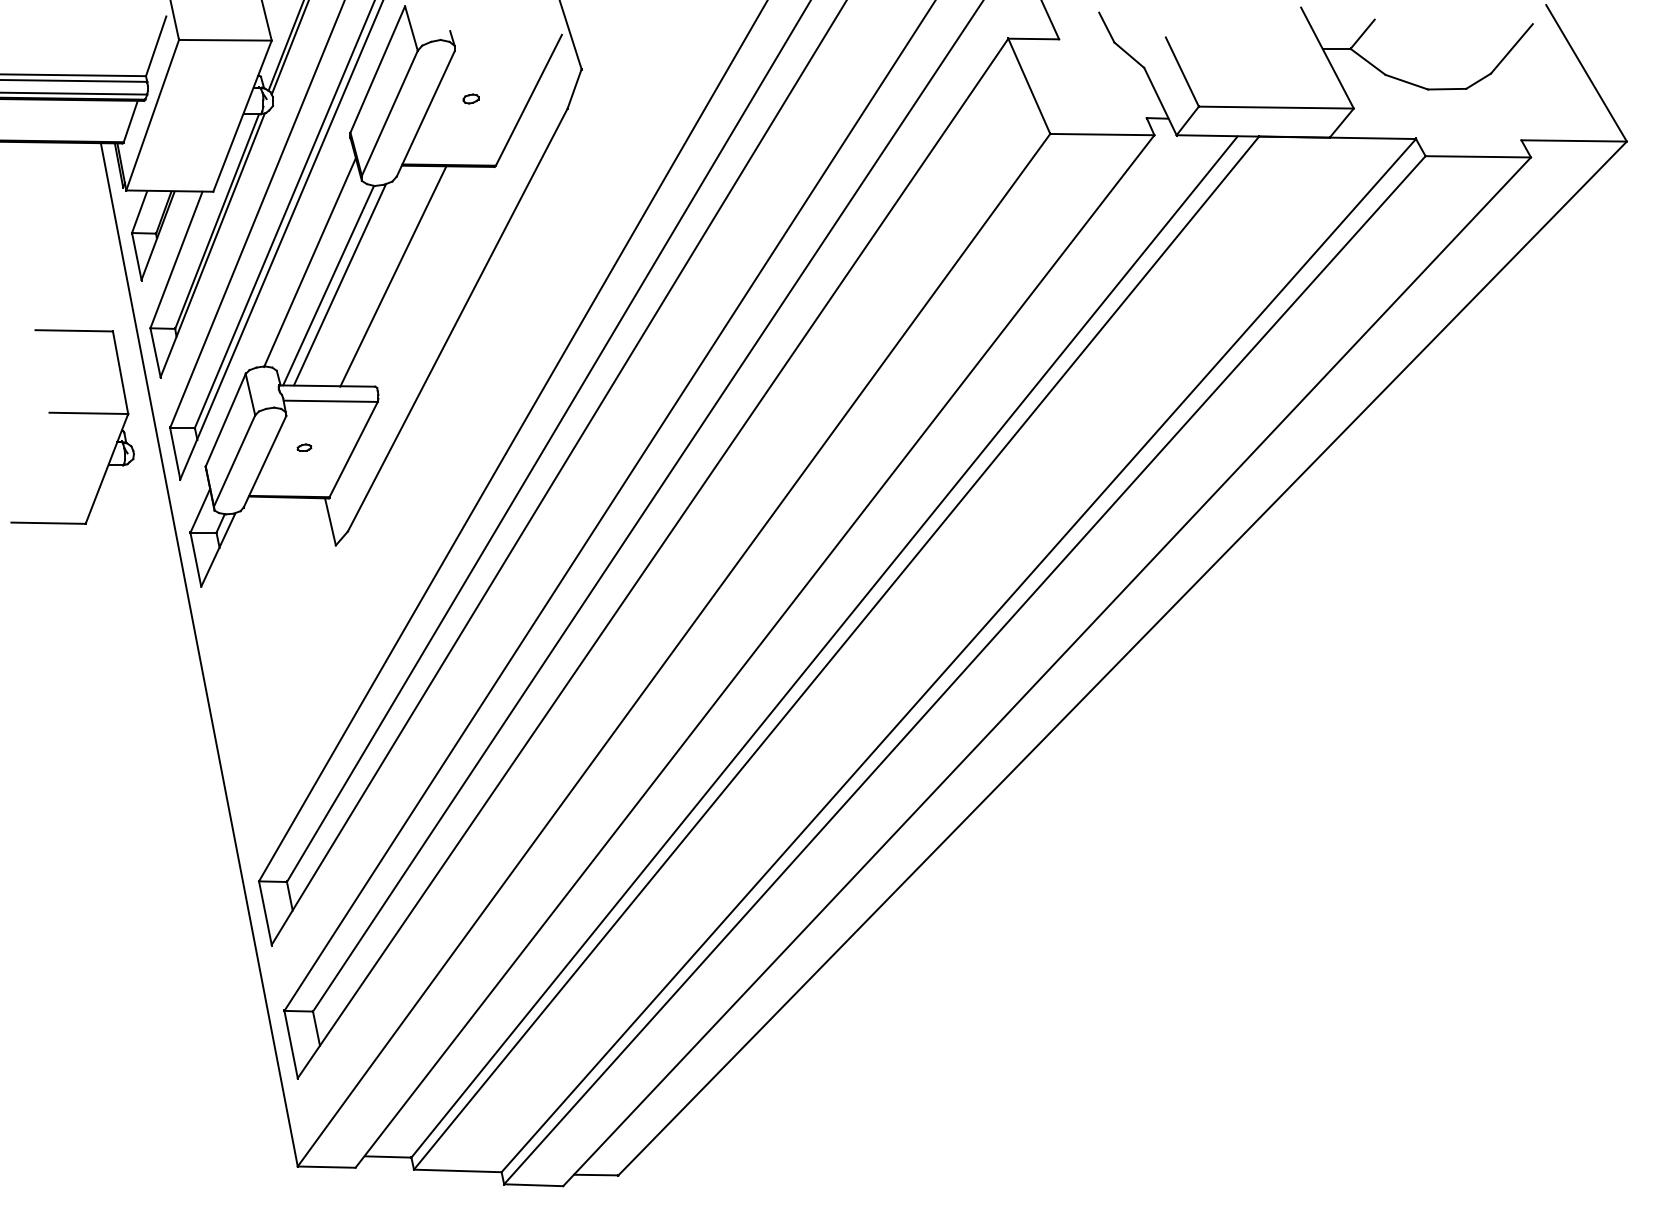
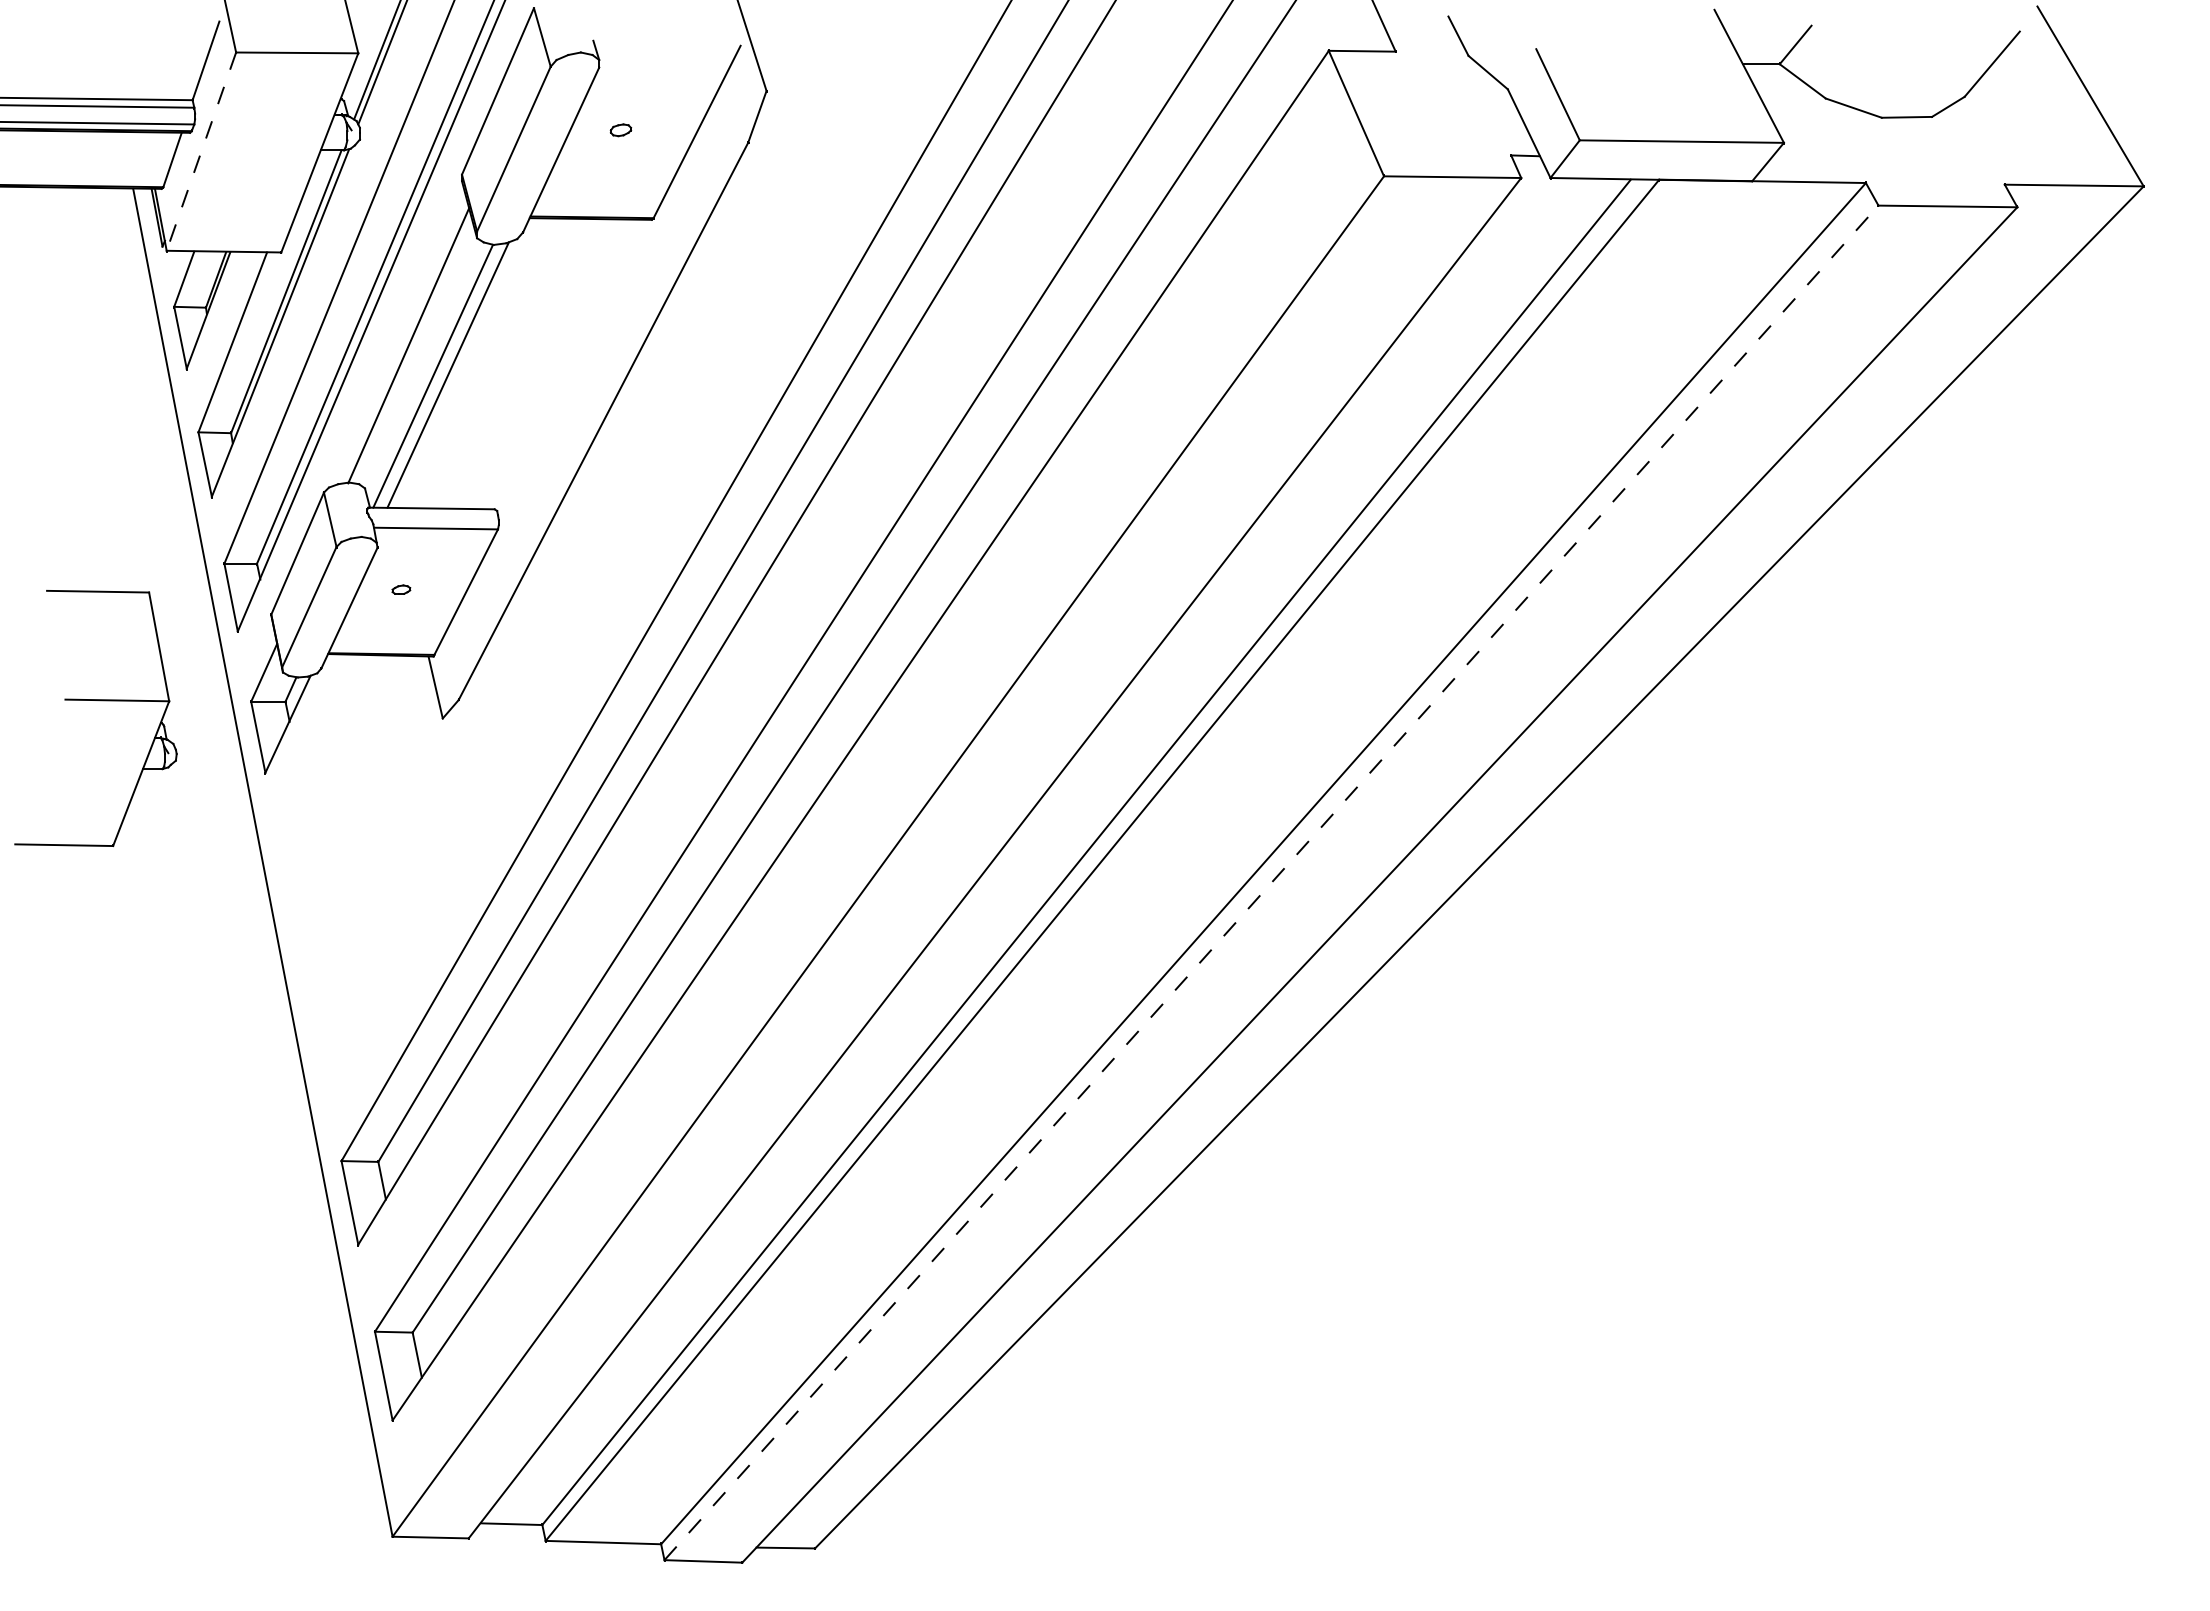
line: (152, 115) -> (201, 152), solid -> dashed
line: (393, 276) -> (518, 364), removed
part: (75, 414) -> (99, 701), moved
line: (964, 669) -> (1271, 882), solid -> dashed

